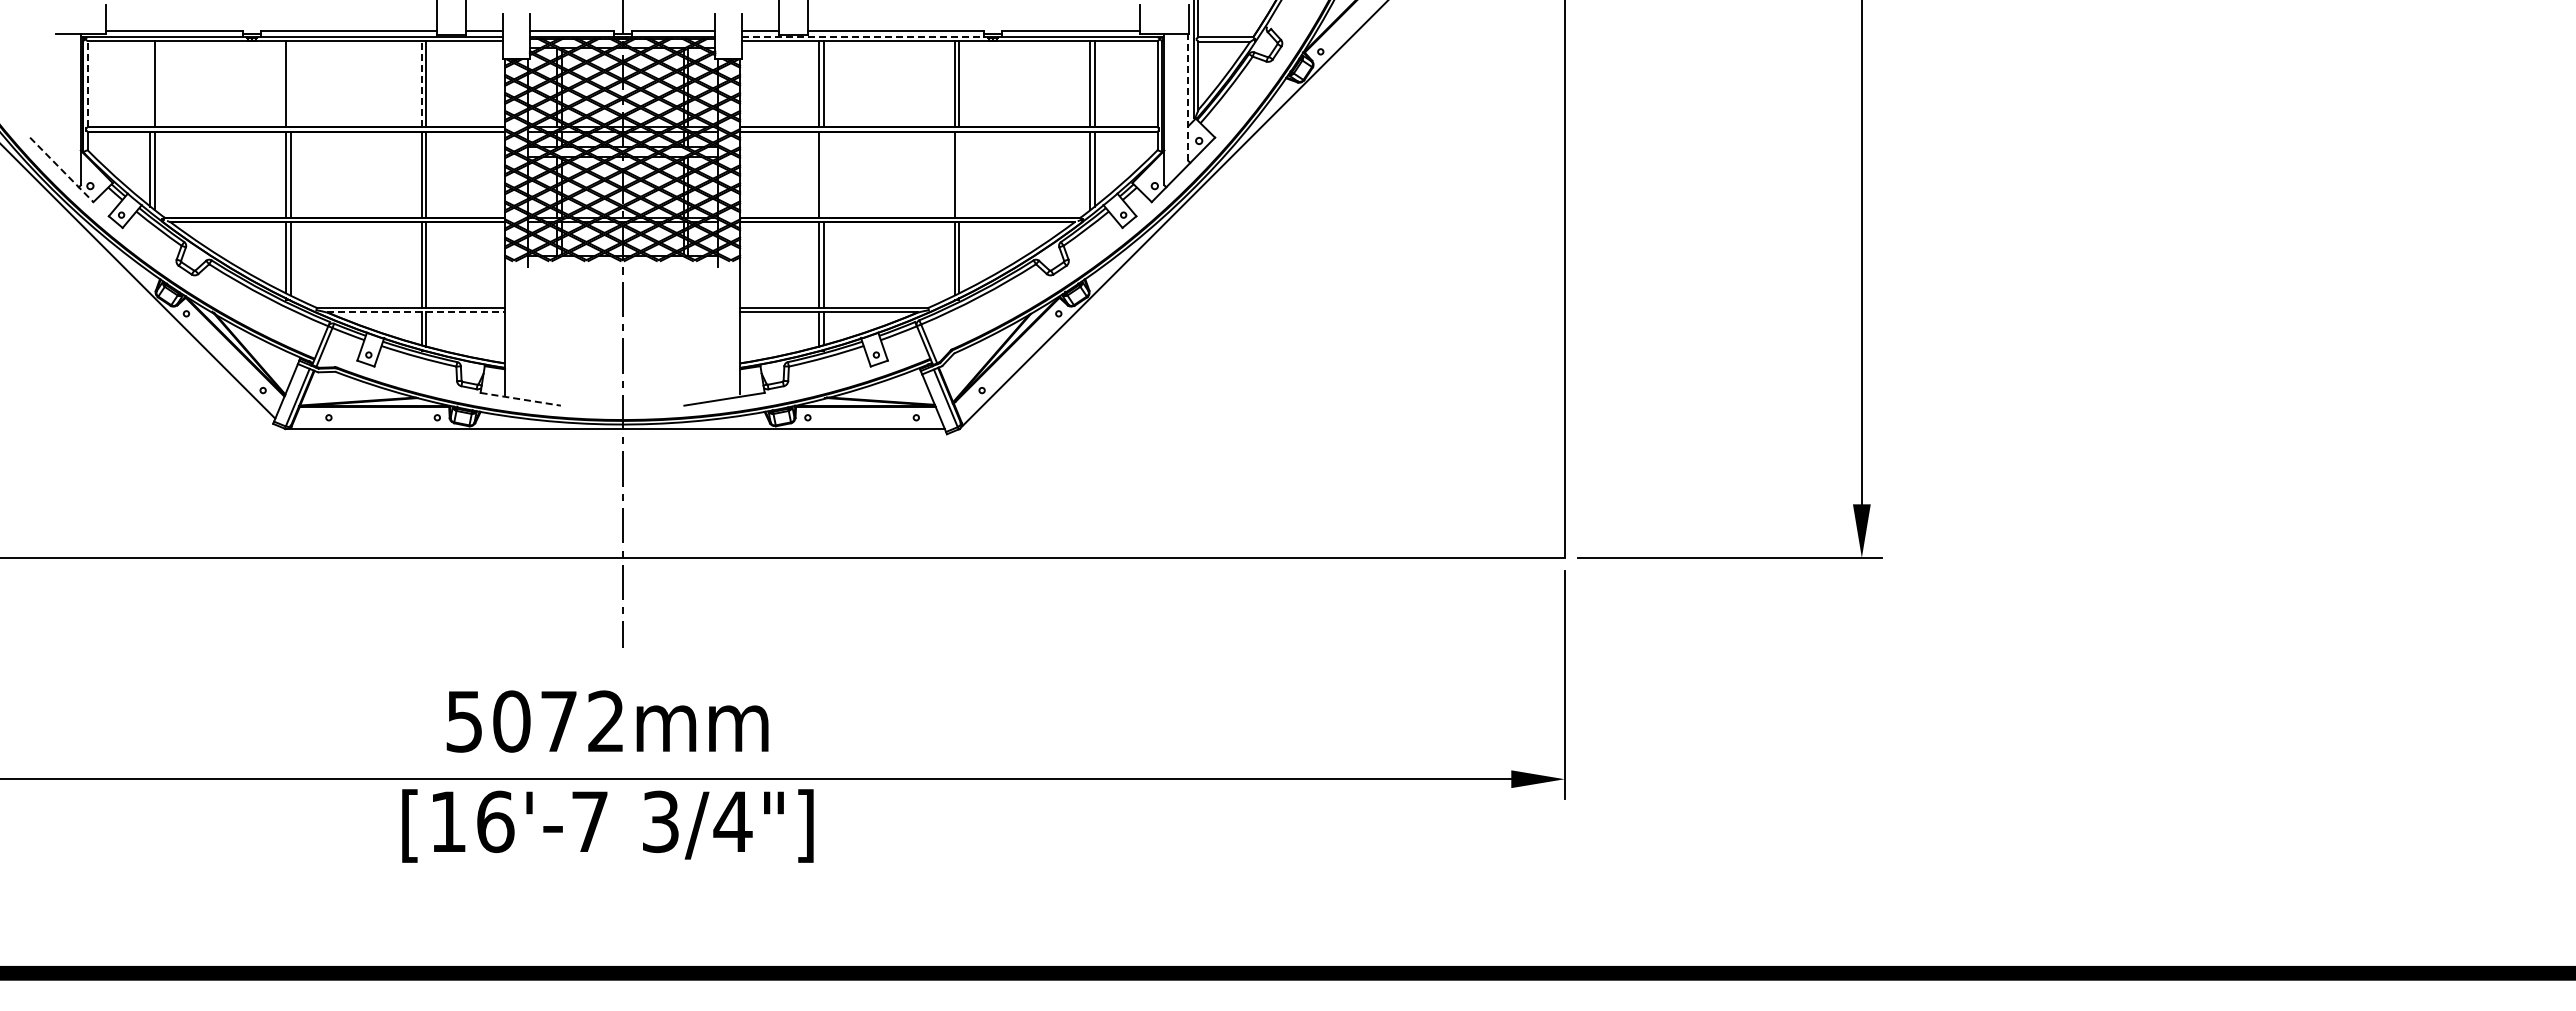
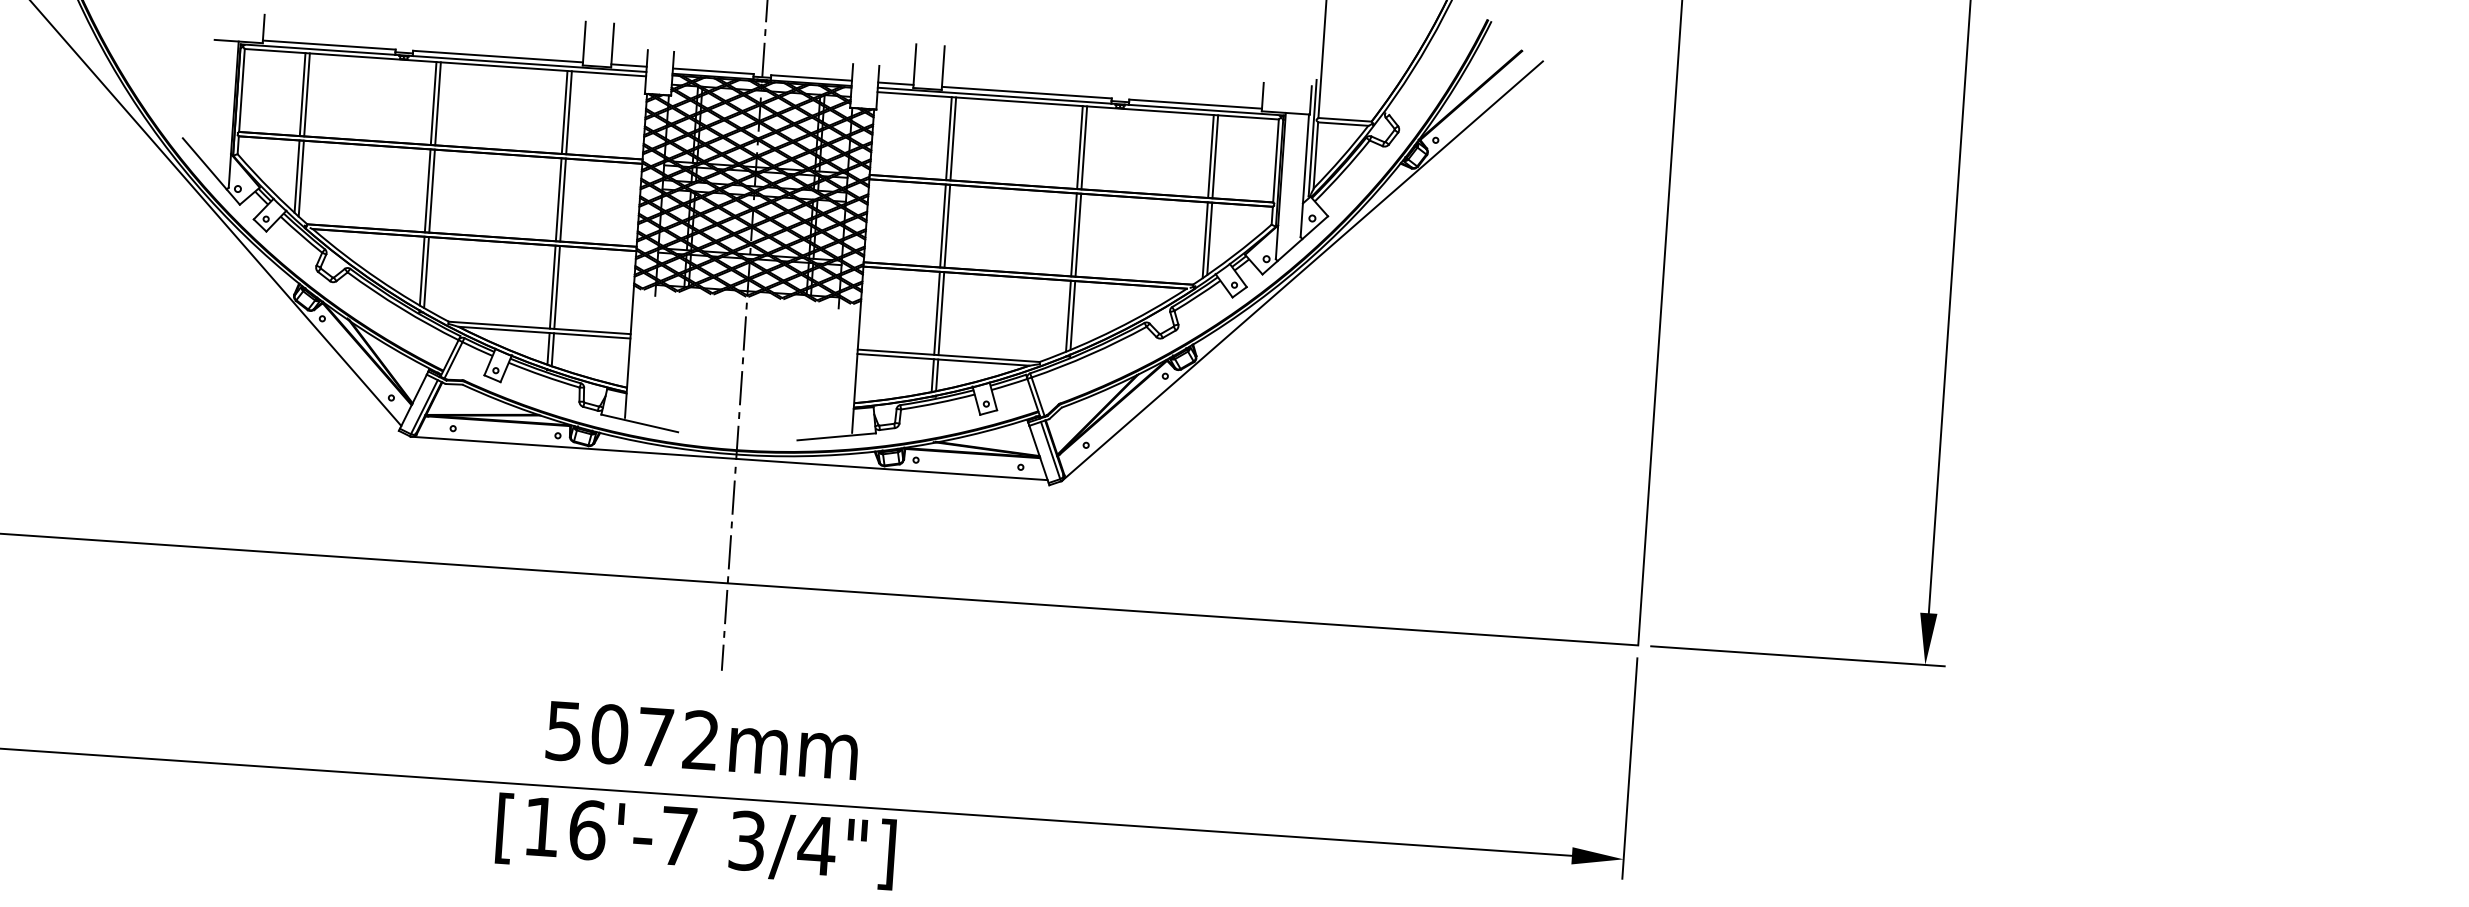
line: (863, 36) -> (994, 95), dashed -> solid
line: (87, 84) -> (241, 90), dashed -> solid
line: (150, 84) -> (302, 94), added
line: (290, 84) -> (438, 104), added
line: (421, 84) -> (564, 112), dashed -> solid
line: (1188, 97) -> (1304, 175), dashed -> solid
line: (62, 170) -> (212, 172), dashed -> solid
line: (823, 174) -> (947, 226), added
line: (959, 174) -> (1078, 235), added
line: (416, 312) -> (544, 332), dashed -> solid
line: (520, 399) -> (639, 423), dashed -> solid

